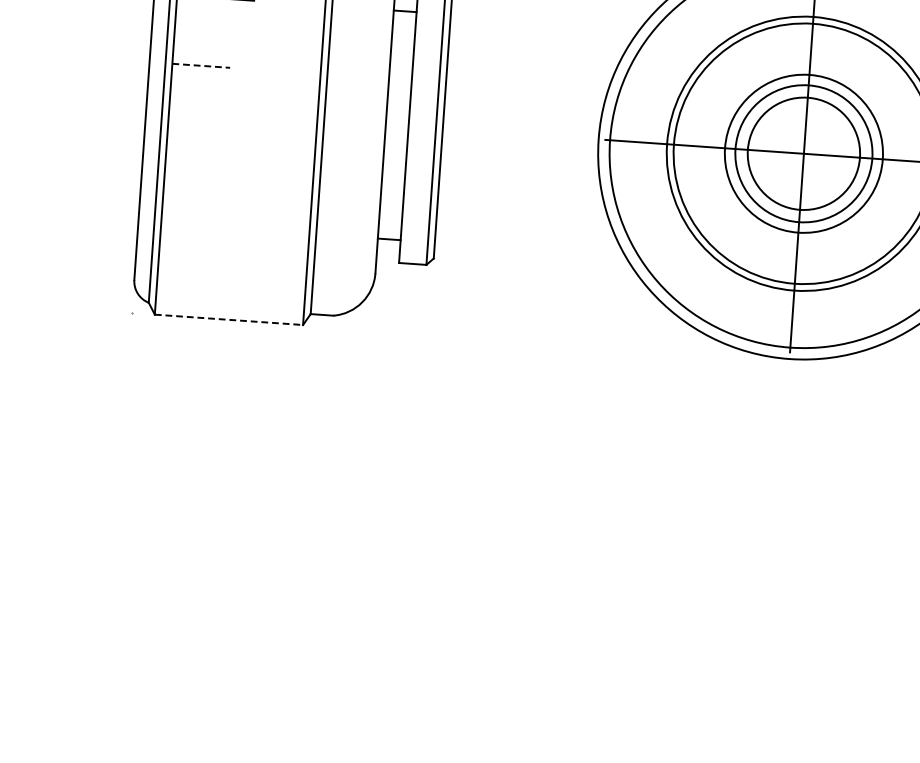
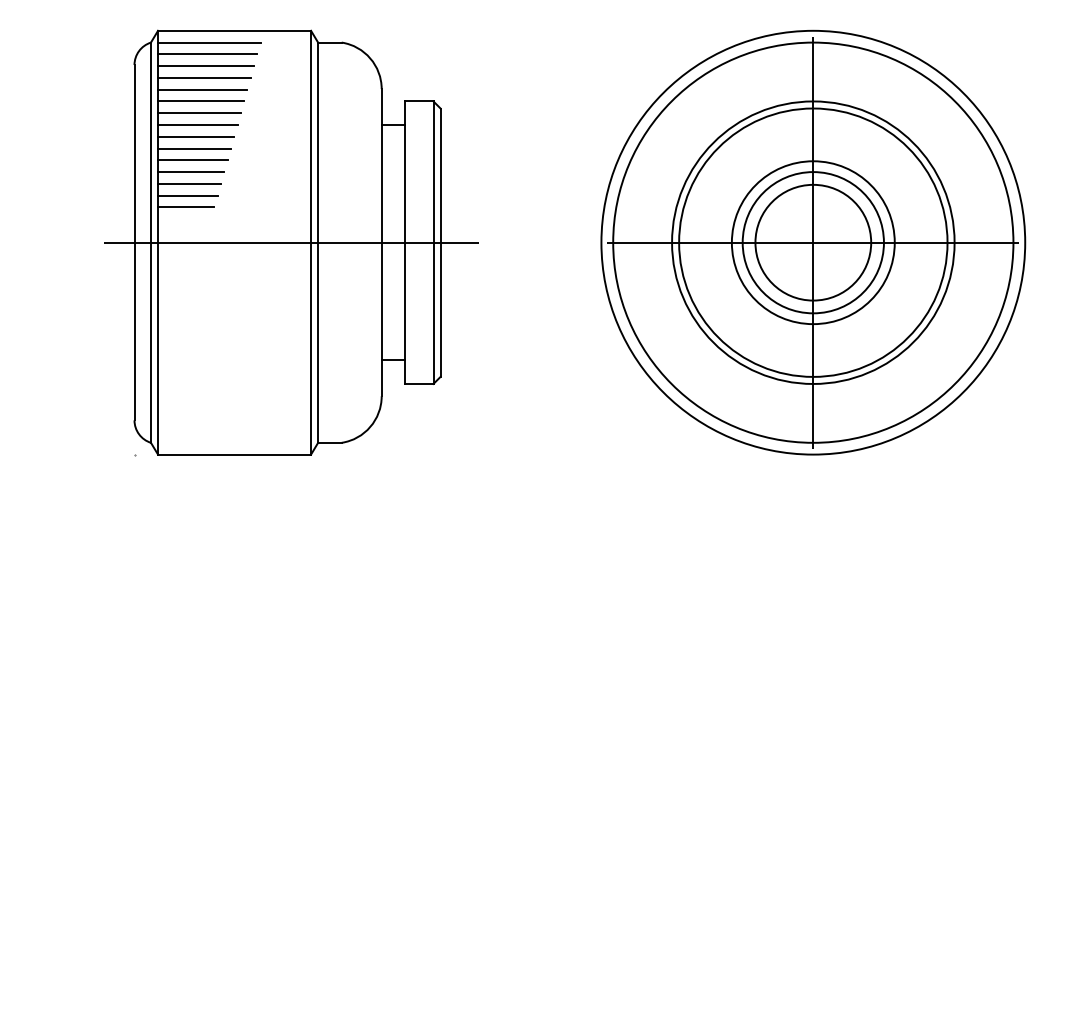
line: (213, 9) -> (196, 136), added
line: (210, 20) -> (194, 148), added
line: (208, 32) -> (192, 160), added
line: (206, 43) -> (191, 172), added
line: (203, 54) -> (189, 183), added
line: (200, 65) -> (187, 195), dashed -> solid
line: (199, 77) -> (186, 207), added
line: (298, 118) -> (291, 242), added
line: (228, 319) -> (234, 454), dashed -> solid

